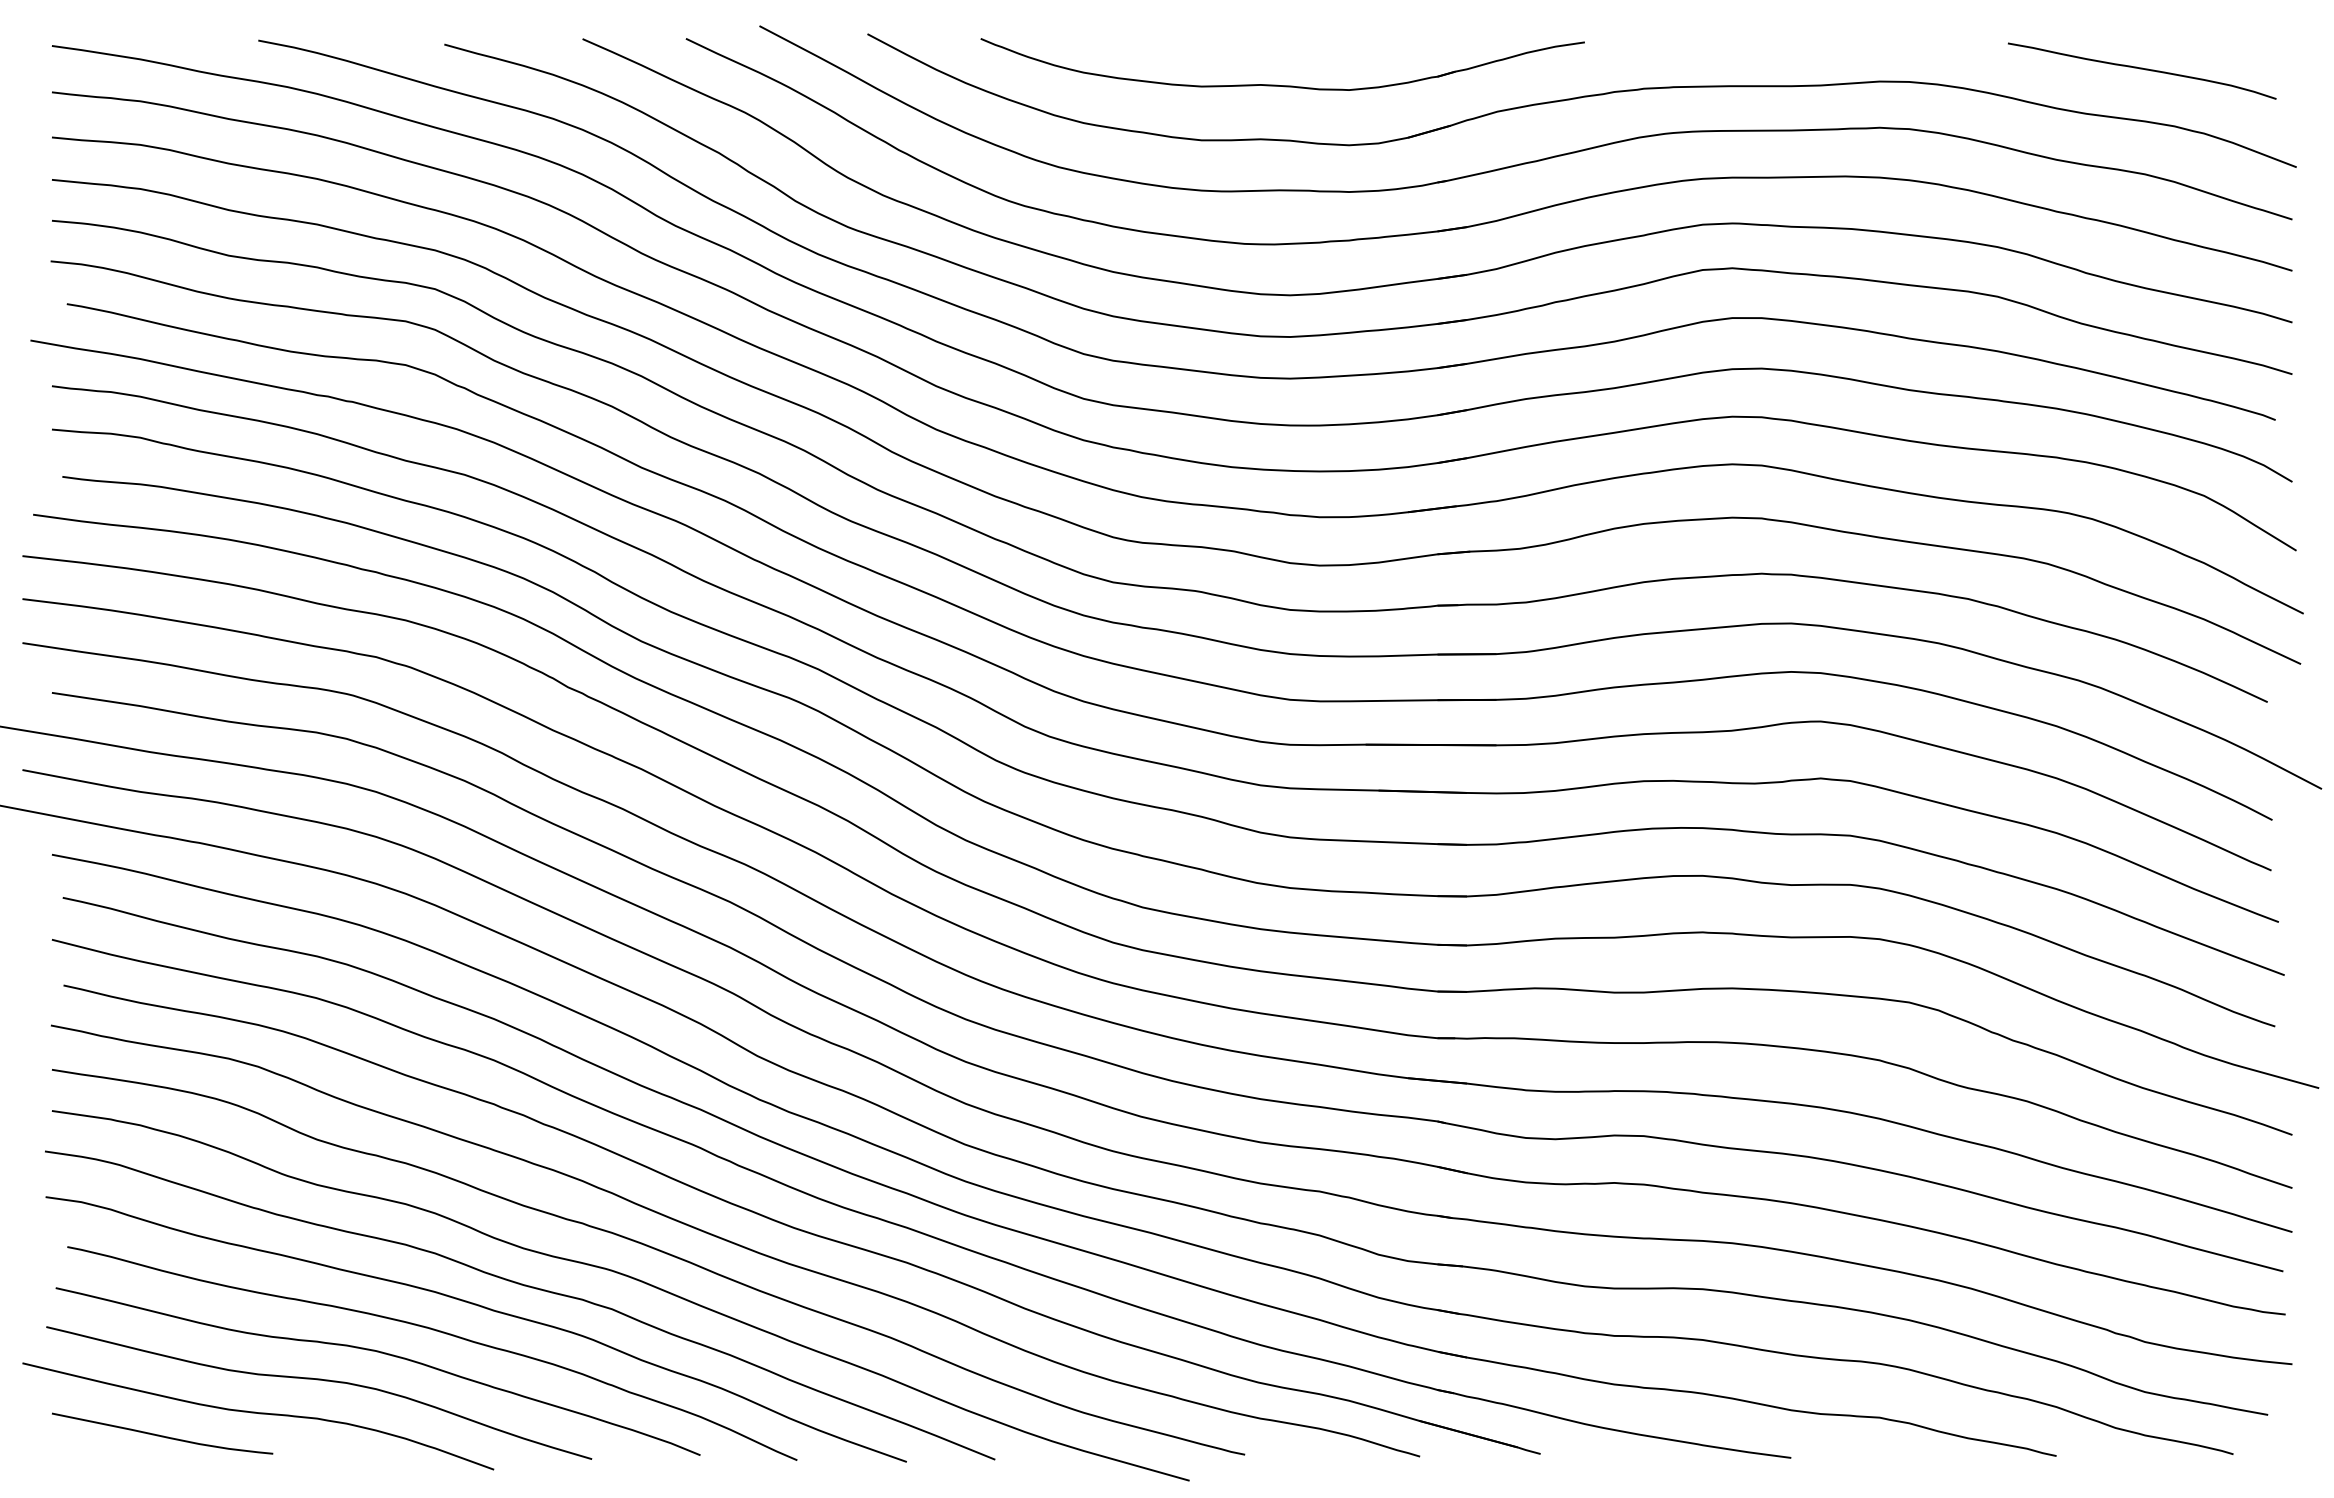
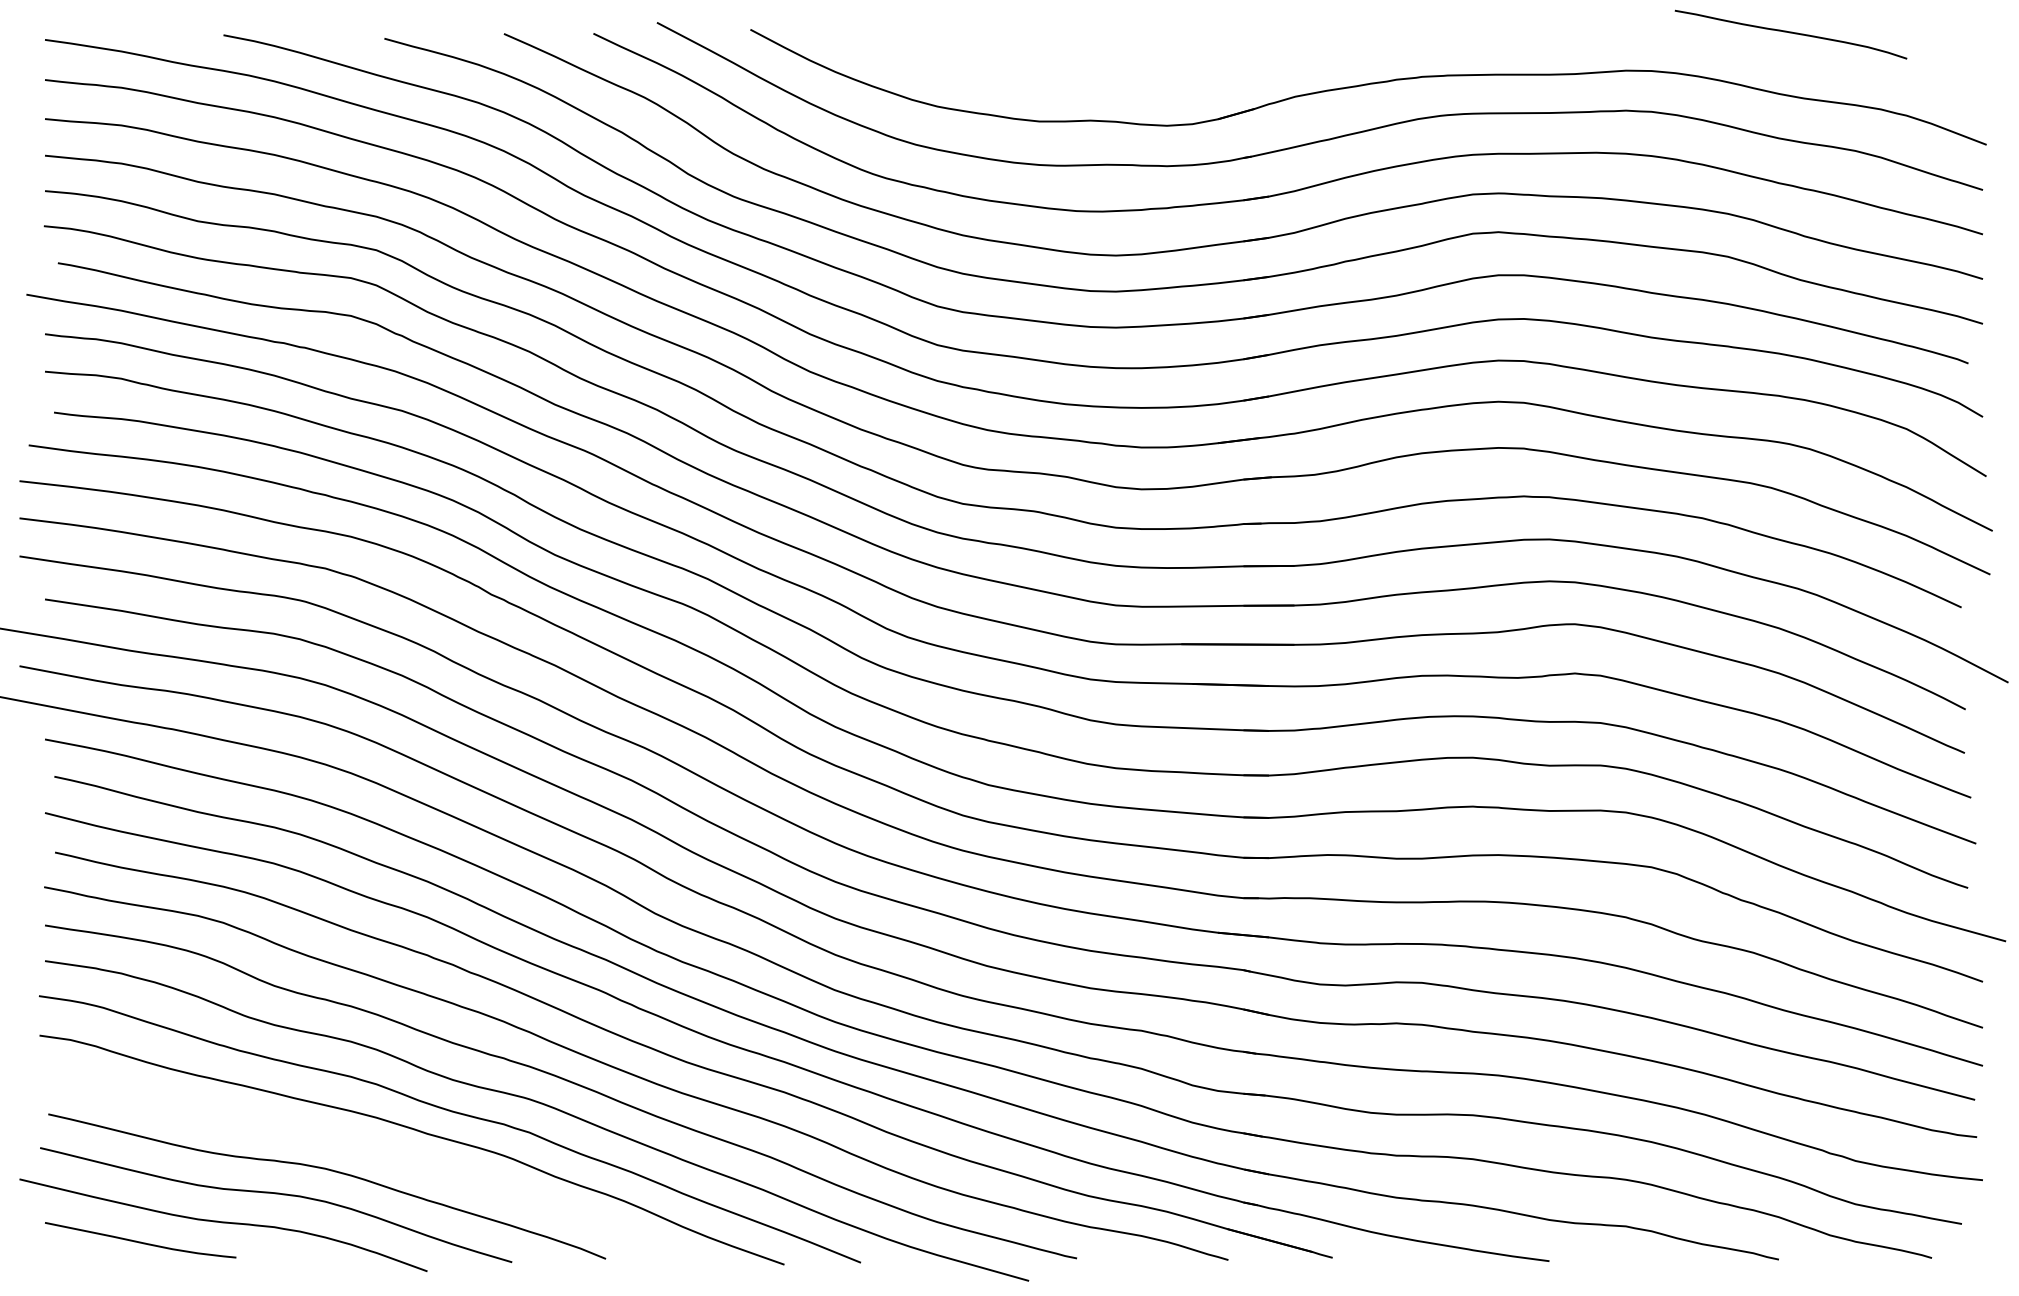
curve: (2141, 69) -> (1790, 33), moved
part: (1282, 84) -> (1109, 73), removed
curve: (437, 1332) -> (378, 1152), removed

